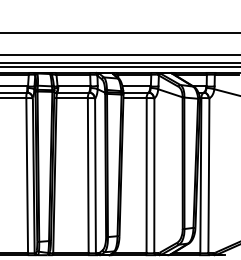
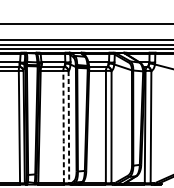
line: (88, 176) -> (63, 127), solid -> dashed
line: (95, 176) -> (68, 127), solid -> dashed

